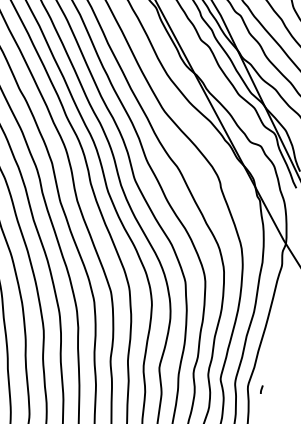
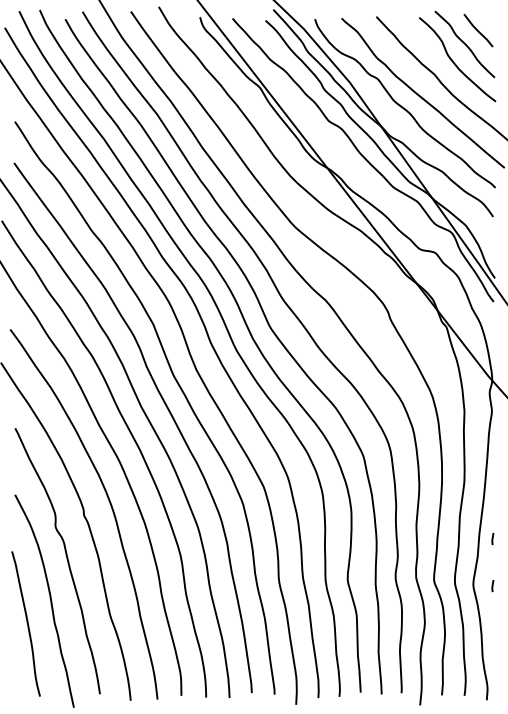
line: (267, 356) -> (492, 539), added

